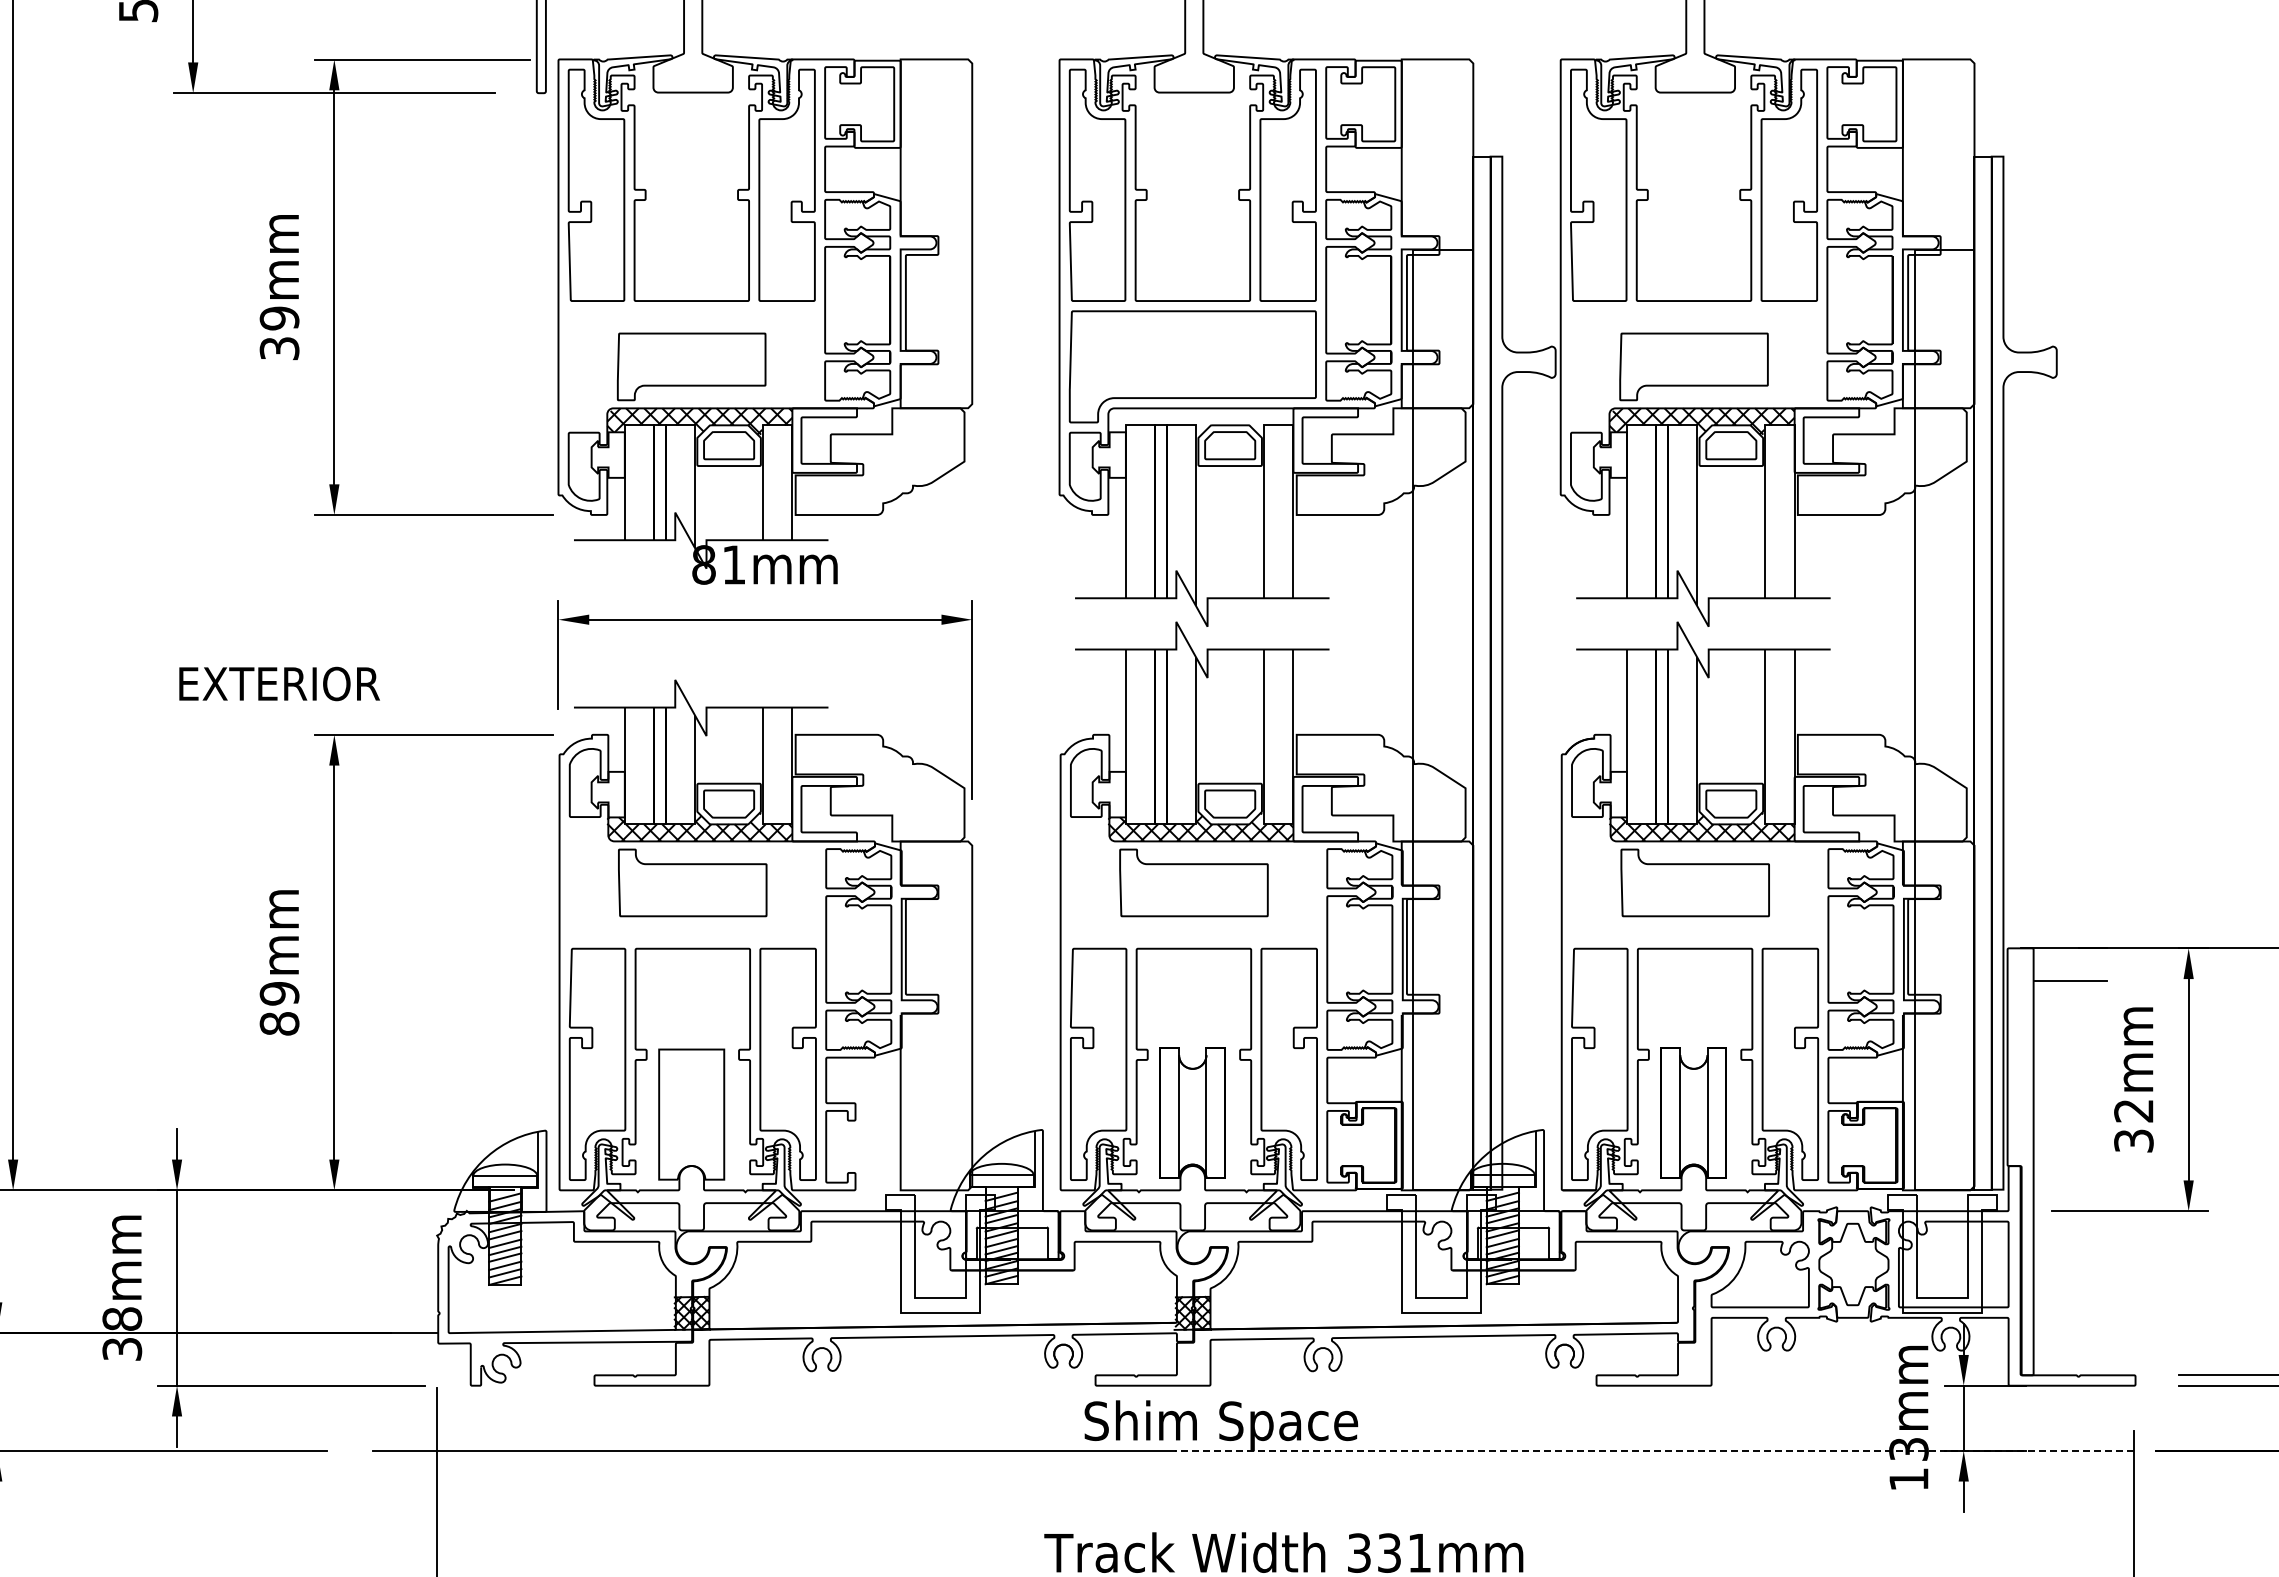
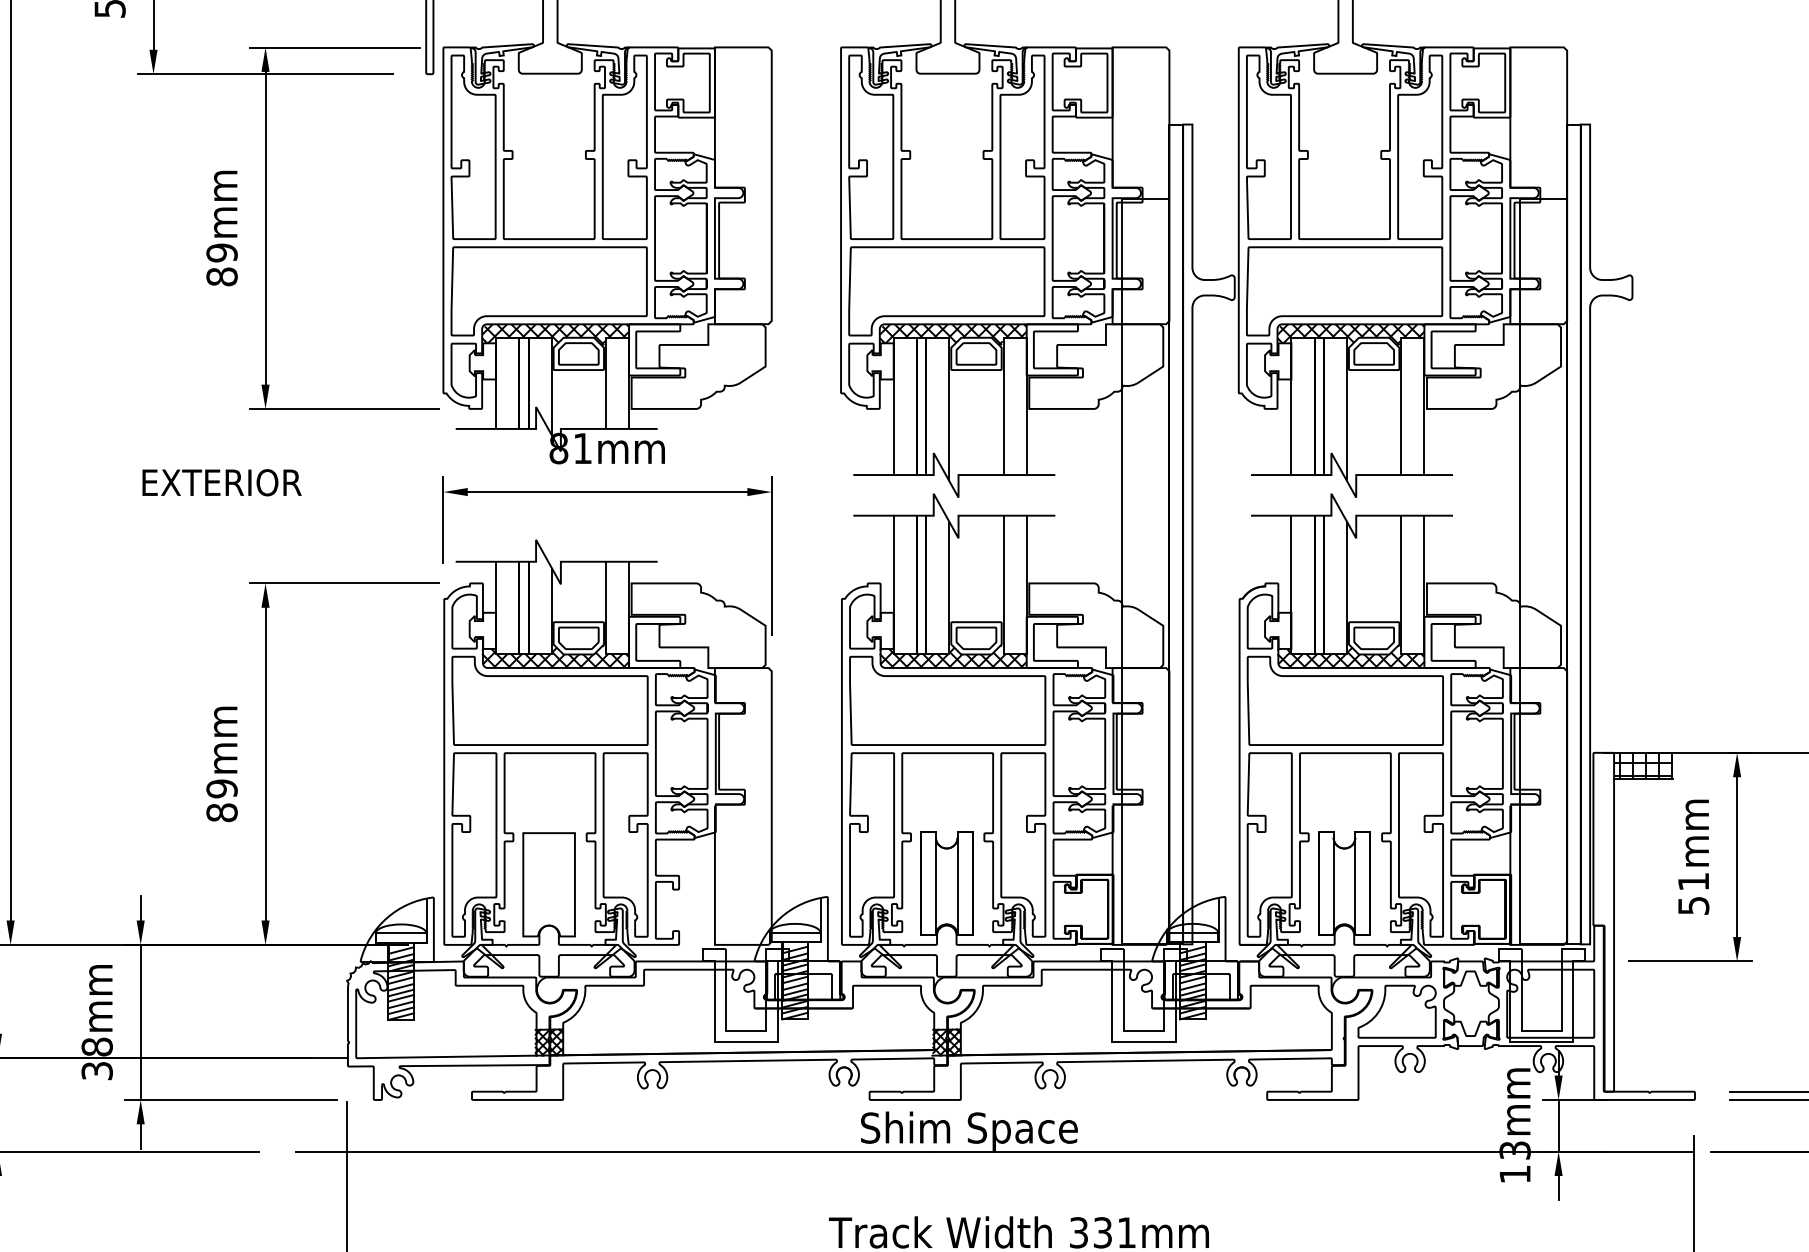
text: (279, 348) -> (222, 276), 39mm -> 89mm
part: (691, 366) -> (548, 291), size x1.67
part: (1693, 366) -> (1344, 291), size x1.67
hatch: (1200, 421) -> (952, 334), added
text: (279, 683) -> (222, 482), moved
part: (692, 882) -> (549, 700), size x1.67
part: (1193, 882) -> (947, 700), size x1.67
part: (1695, 882) -> (1345, 700), size x1.67
hatch: (2070, 964) -> (1643, 765), added
text: (2133, 1126) -> (1693, 894), 32mm -> 51mm
line: (1654, 1450) -> (1313, 1151), dashed -> solid

